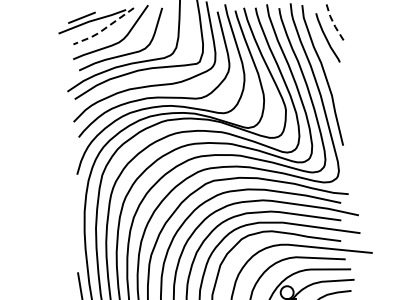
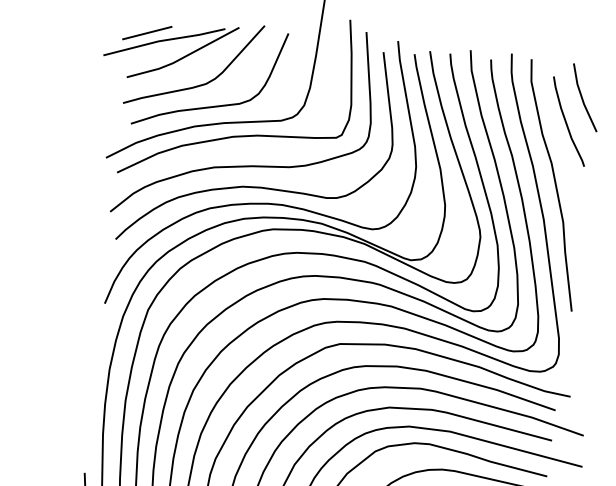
line: (333, 23) -> (581, 97), dashed -> solid
line: (103, 29) -> (182, 57), dashed -> solid

